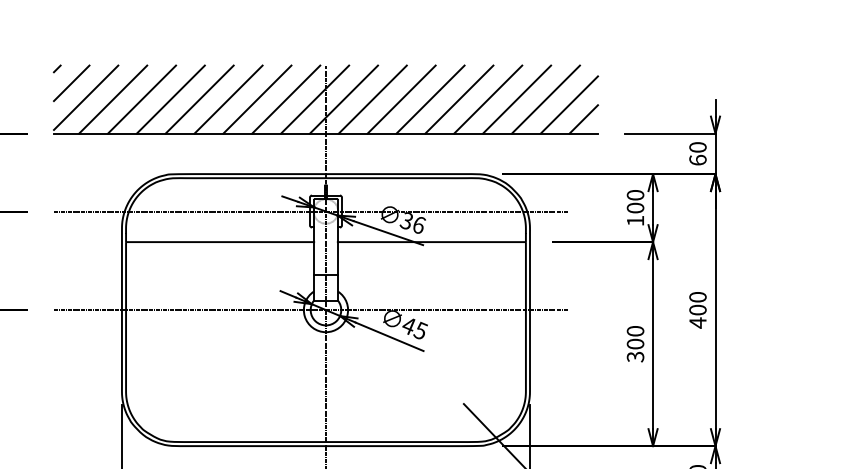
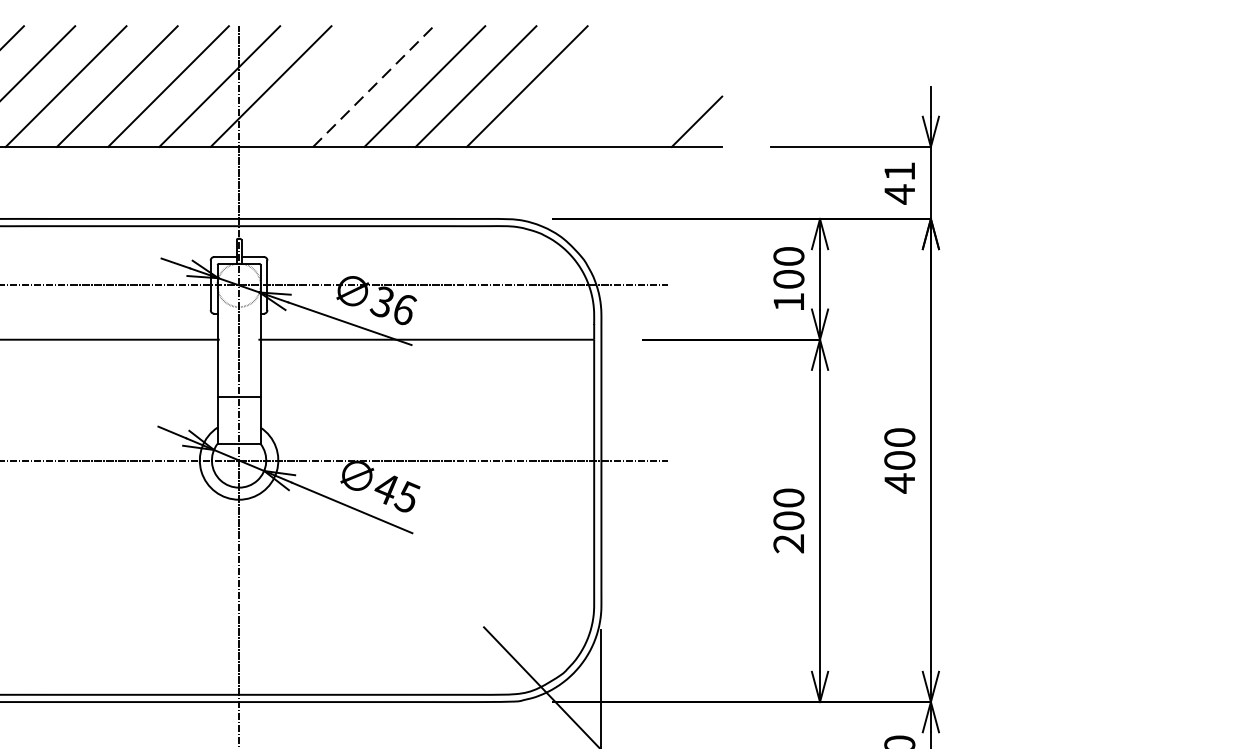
line: (372, 99) -> (321, 86), removed
line: (402, 99) -> (374, 86), solid -> dashed
line: (517, 99) -> (579, 86), removed
line: (545, 99) -> (628, 86), removed
line: (569, 104) -> (671, 95), removed
text: (697, 154) -> (898, 184), 60 -> 41
text: (635, 356) -> (788, 542), 300 -> 200

